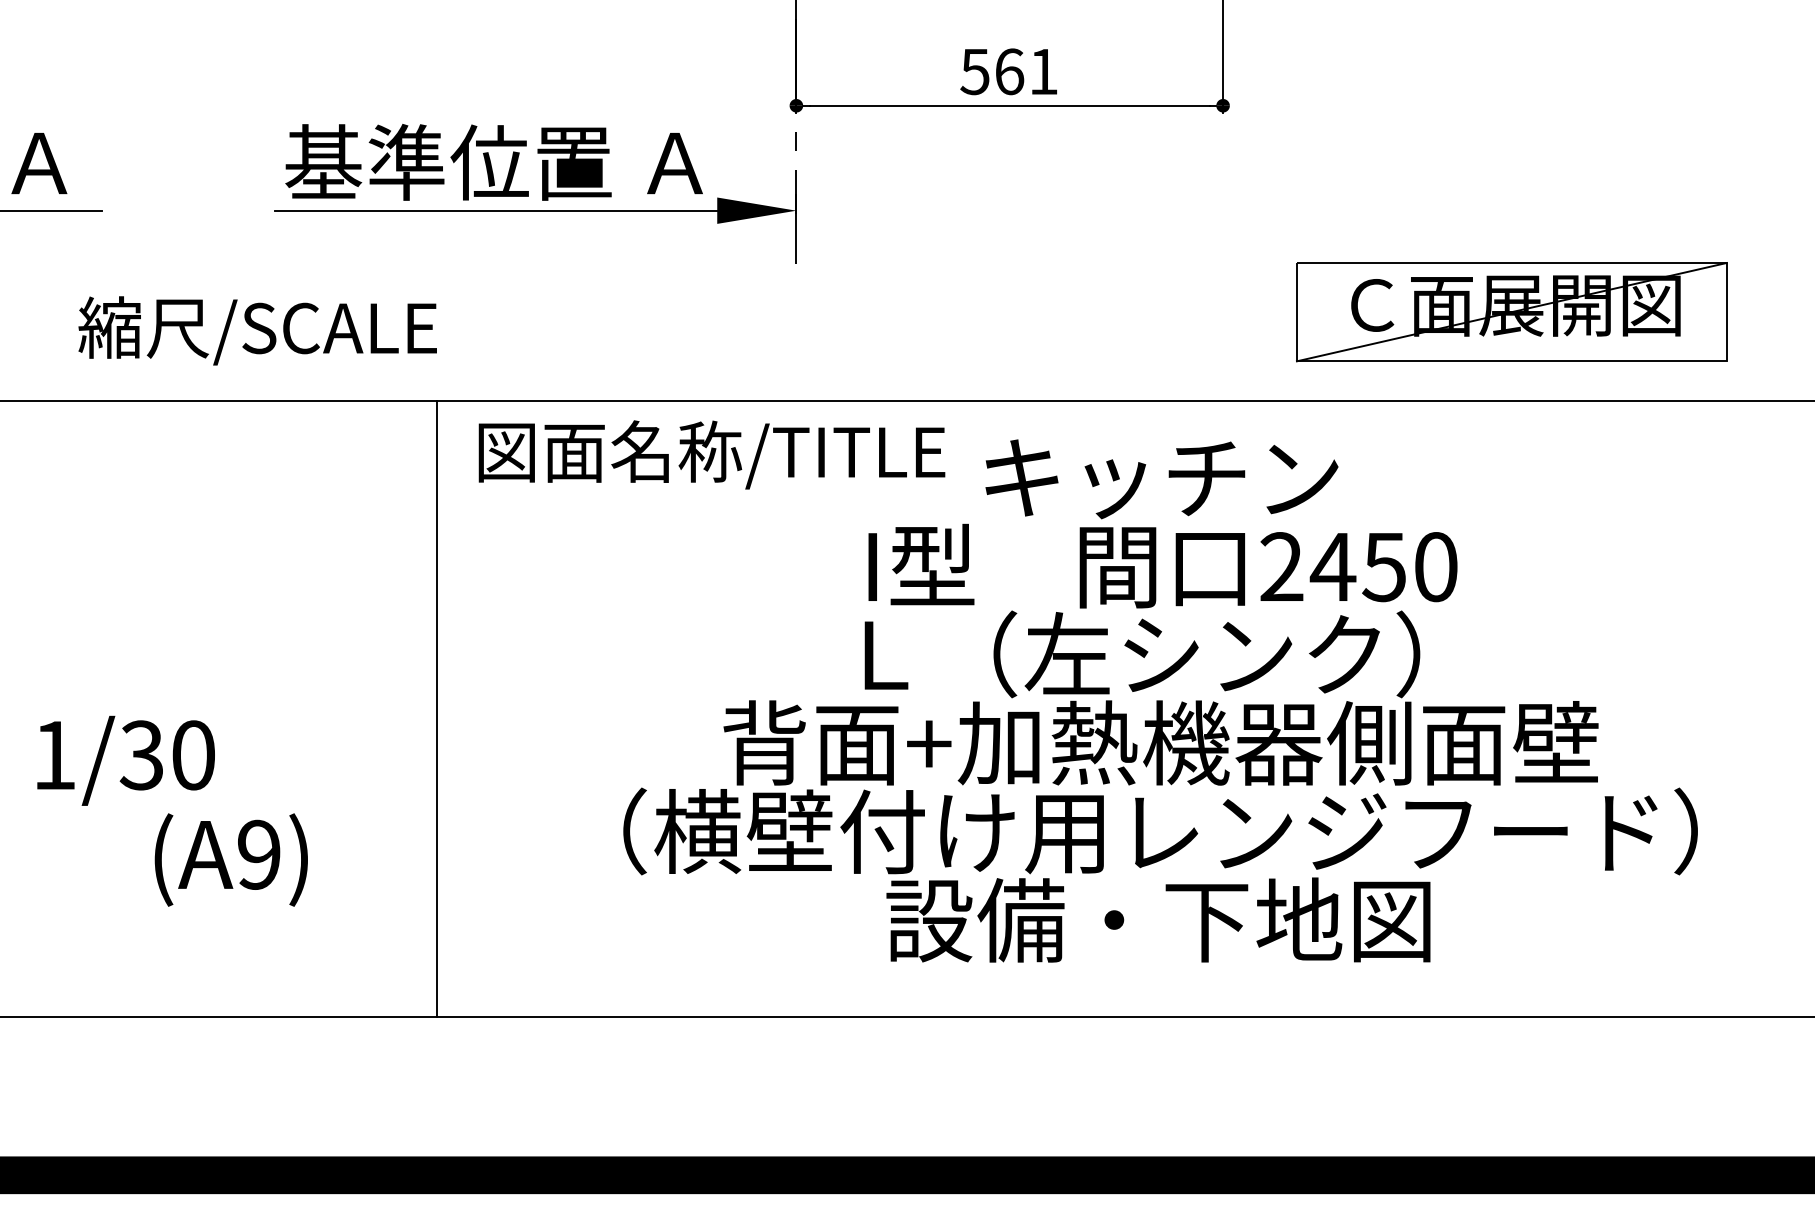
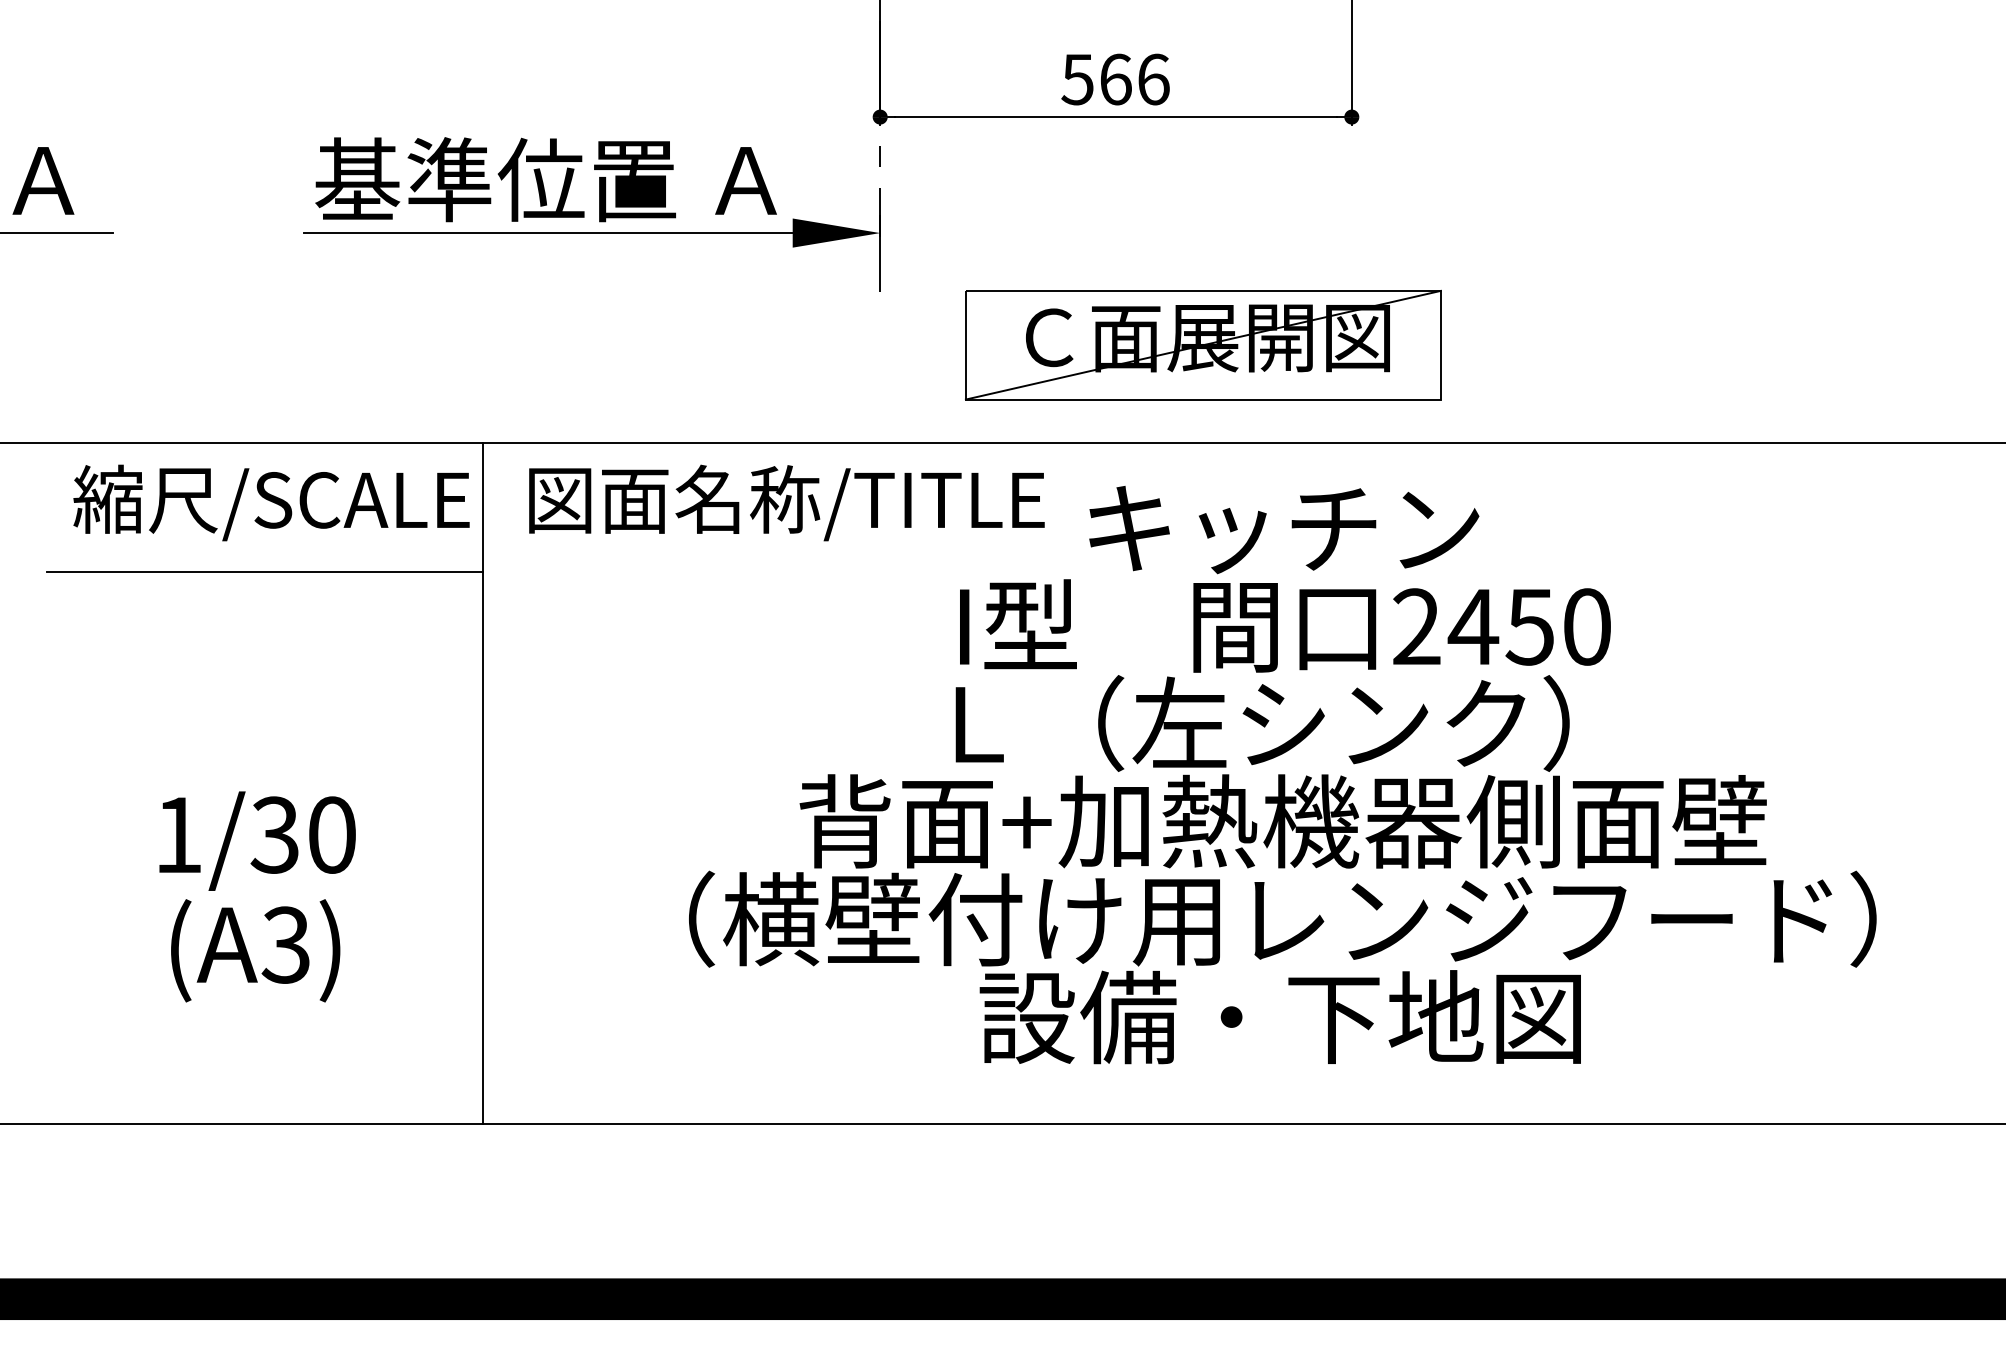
text: (1044, 71) -> (1154, 79), 561 -> 566
part: (1511, 312) -> (1203, 345), moved
text: (257, 330) -> (271, 502), moved
line: (239, 517) -> (264, 572), added
text: (125, 760) -> (256, 840), moved
text: (258, 854) -> (285, 944), (A9) -> (A3)

